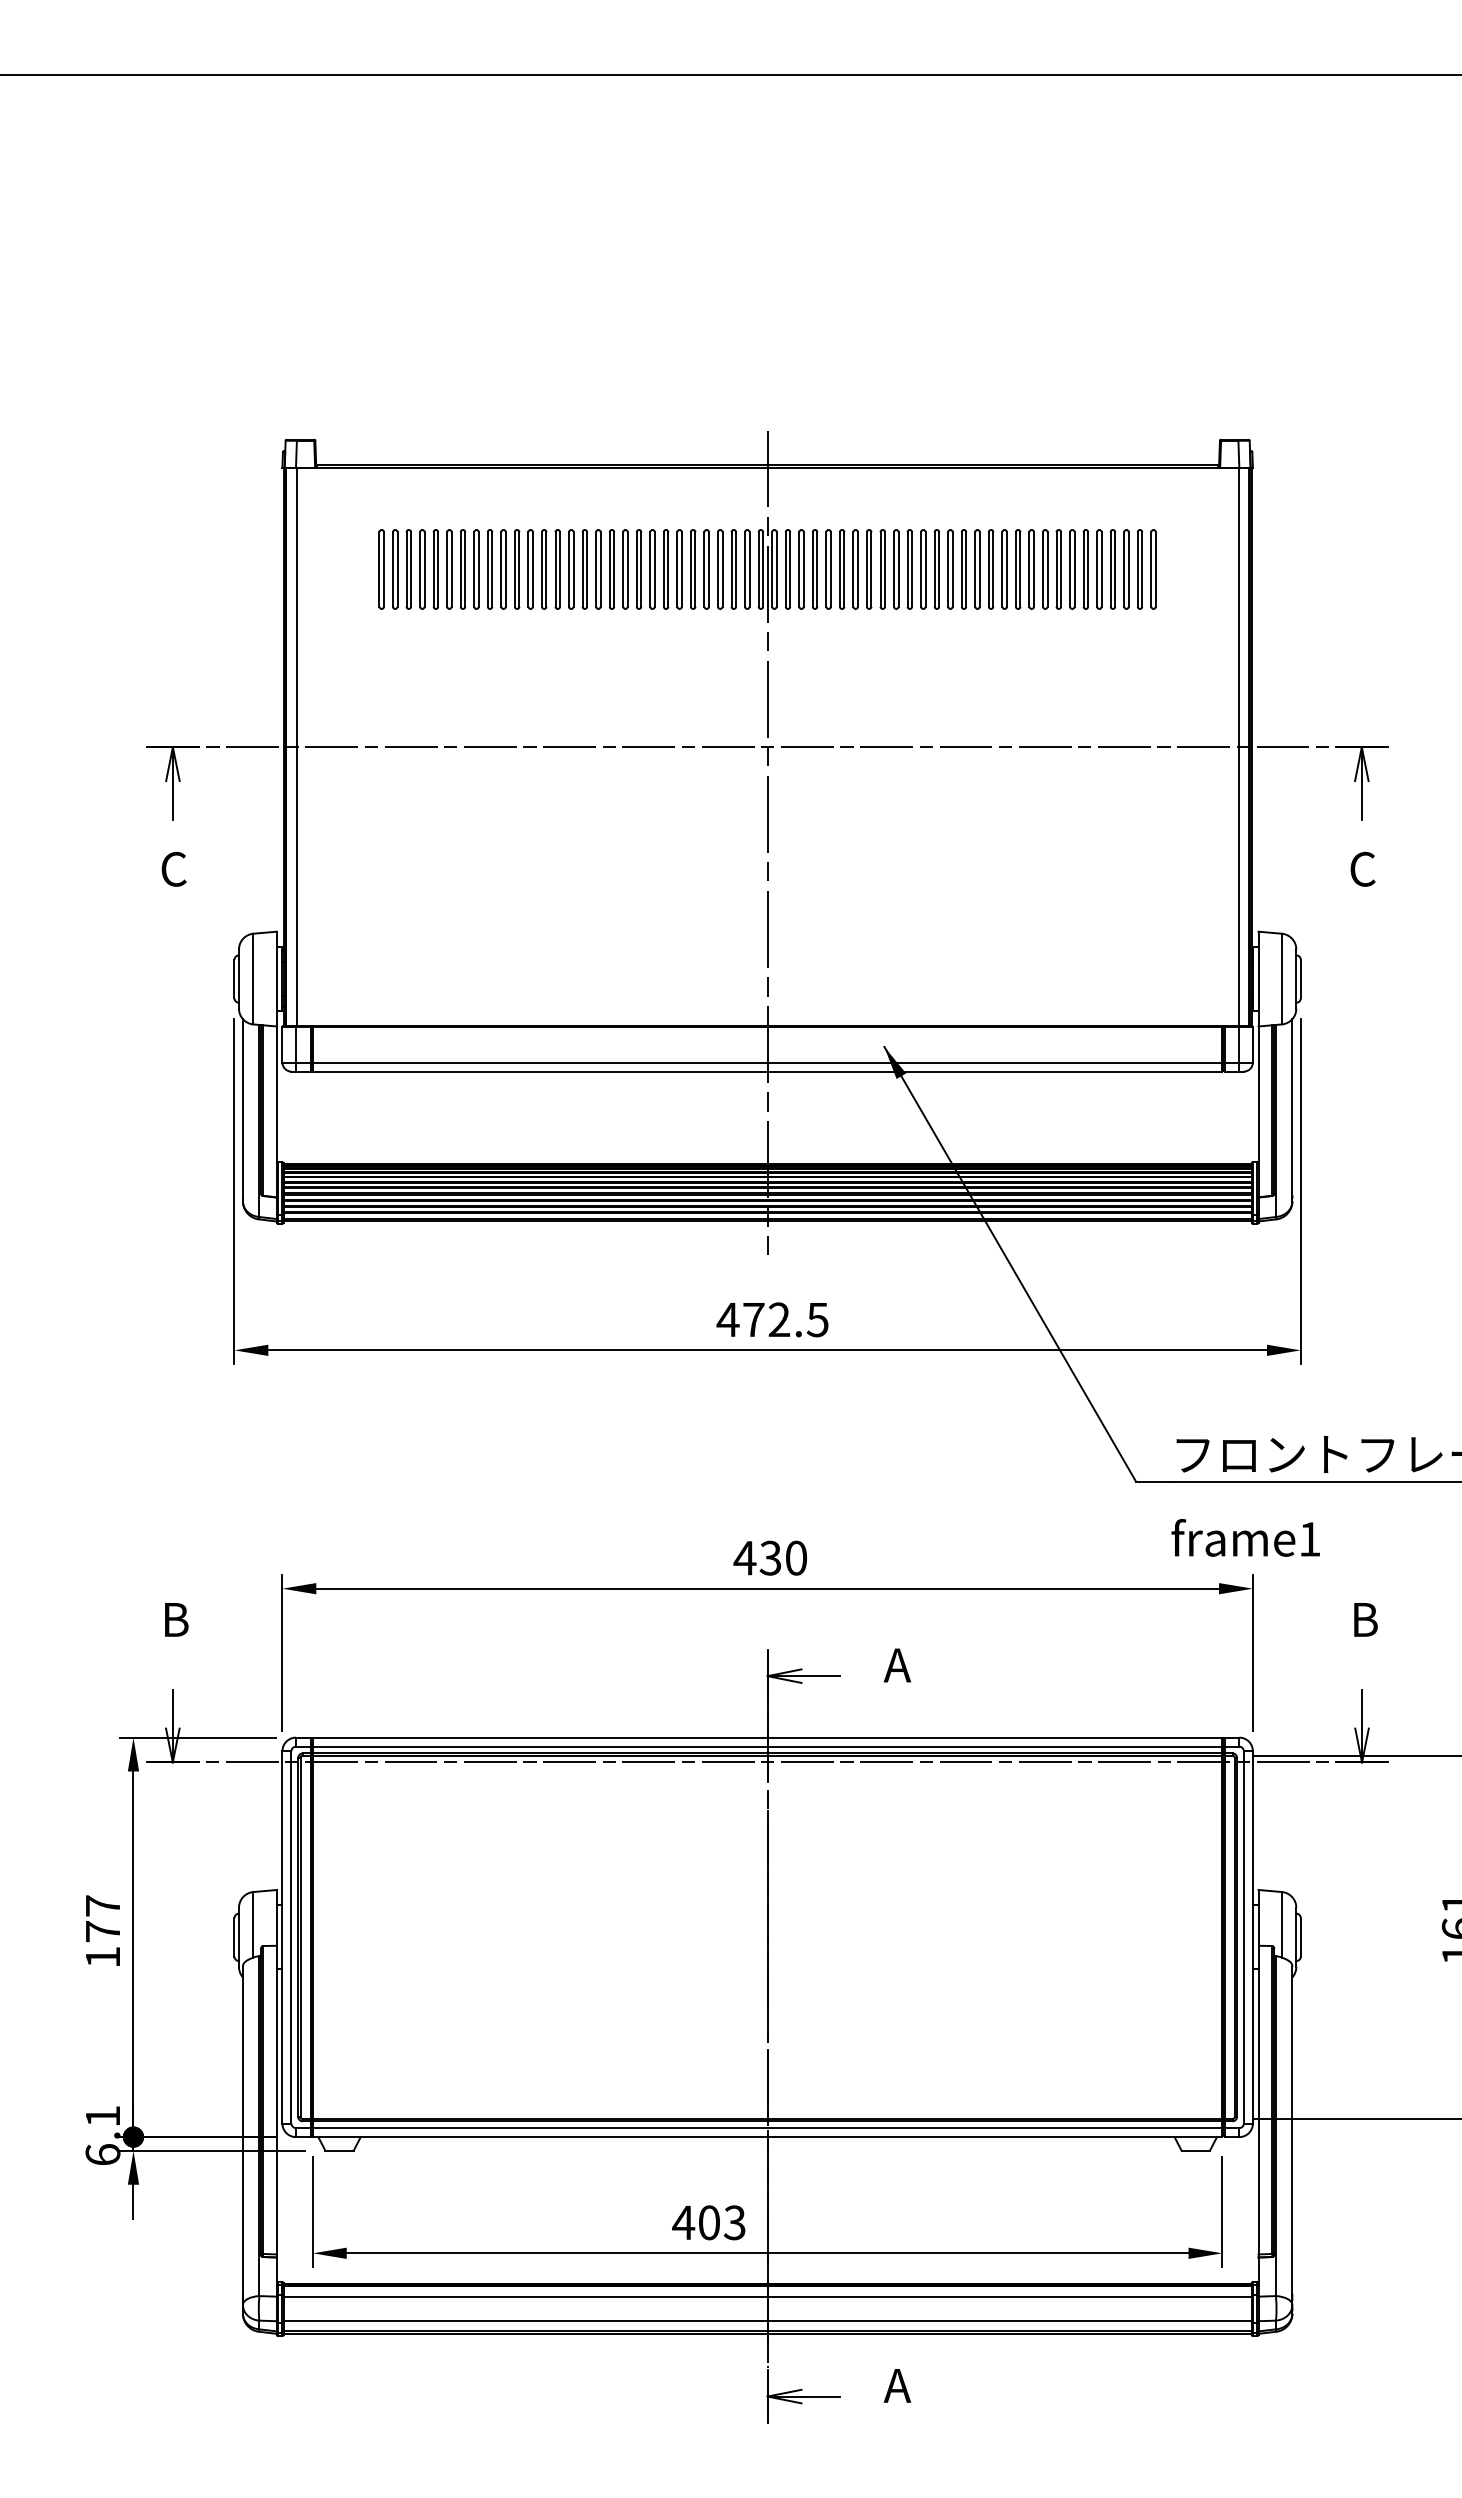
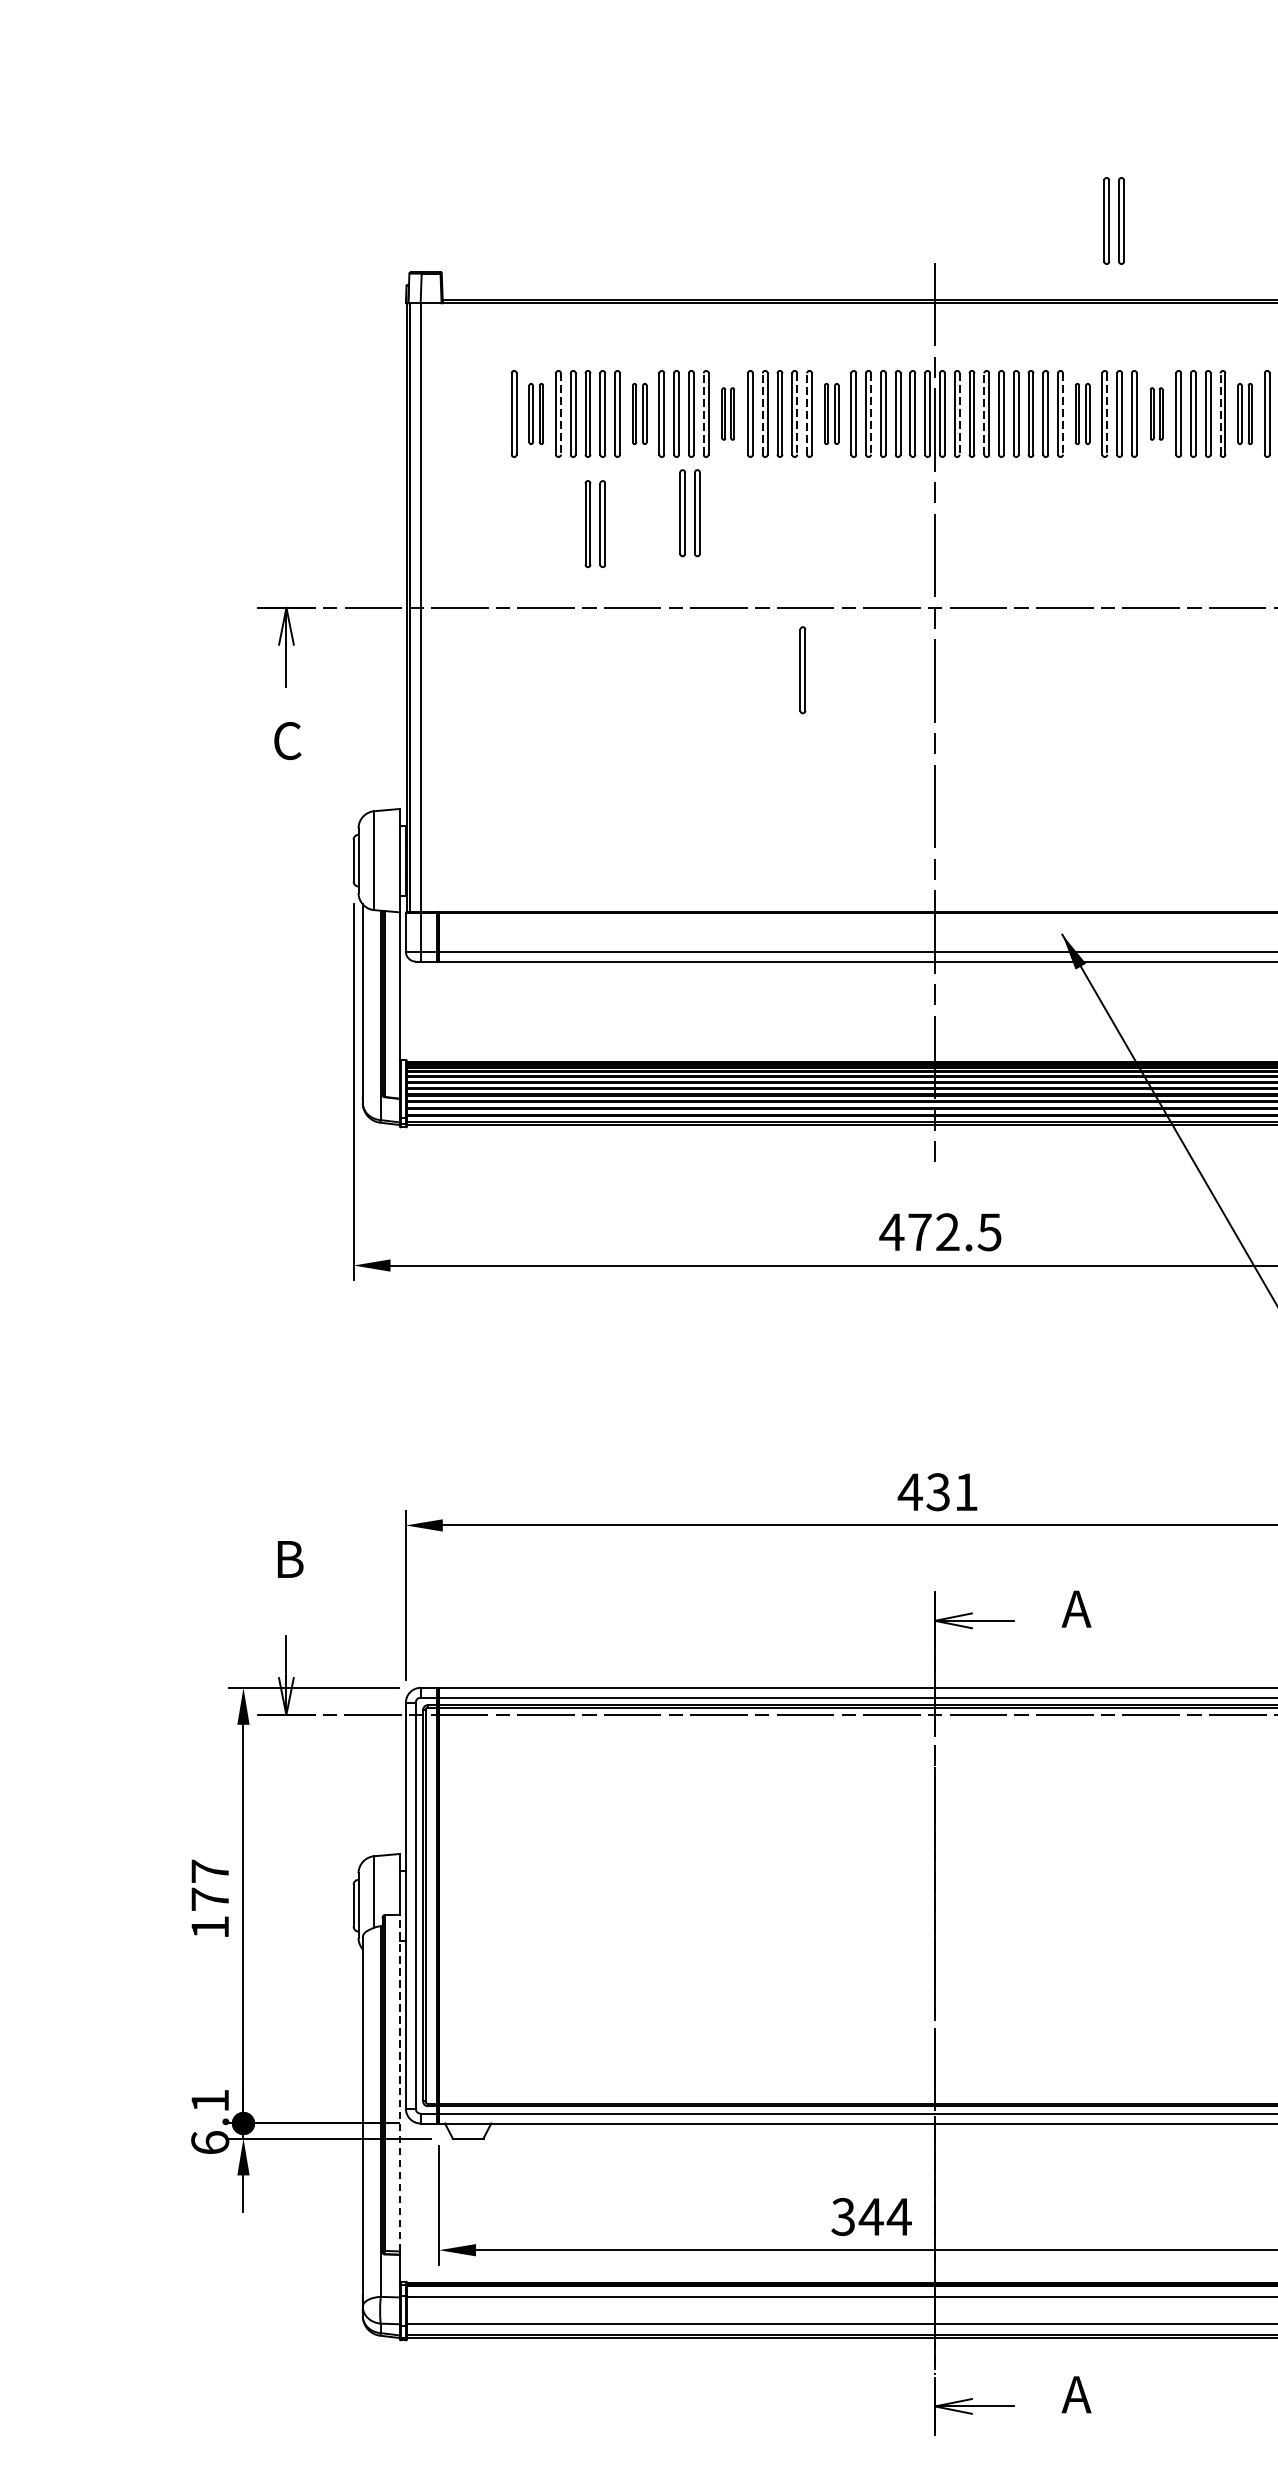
part: (931, 392) -> (1113, 220), added
line: (555, 568) -> (703, 412), solid -> dashed
line: (609, 568) -> (762, 412), solid -> dashed
line: (650, 568) -> (807, 412), solid -> dashed
line: (812, 568) -> (983, 412), solid -> dashed
line: (1029, 568) -> (1220, 412), solid -> dashed
part: (401, 569) -> (535, 414), size x0.7
line: (424, 569) -> (560, 414), solid -> dashed
part: (496, 569) -> (639, 414), size x0.7
part: (577, 569) -> (727, 414), size x0.6
line: (641, 569) -> (797, 414), solid -> dashed
part: (672, 569) -> (831, 414), size x0.7
line: (708, 569) -> (870, 414), solid -> dashed
line: (790, 569) -> (959, 414), solid -> dashed
line: (885, 569) -> (1063, 414), solid -> dashed
part: (902, 569) -> (1082, 414), size x0.7
line: (925, 569) -> (1107, 414), solid -> dashed
part: (970, 569) -> (1156, 414), size x0.6
part: (1051, 569) -> (1244, 414), size x0.7
part: (542, 660) -> (689, 513), added
part: (455, 670) -> (594, 524), added
part: (646, 804) -> (802, 670), added
text: (796, 1557) -> (966, 1491), 430 -> 431
line: (276, 2099) -> (399, 2082), solid -> dashed
text: (709, 2222) -> (871, 2216), 403 -> 344

